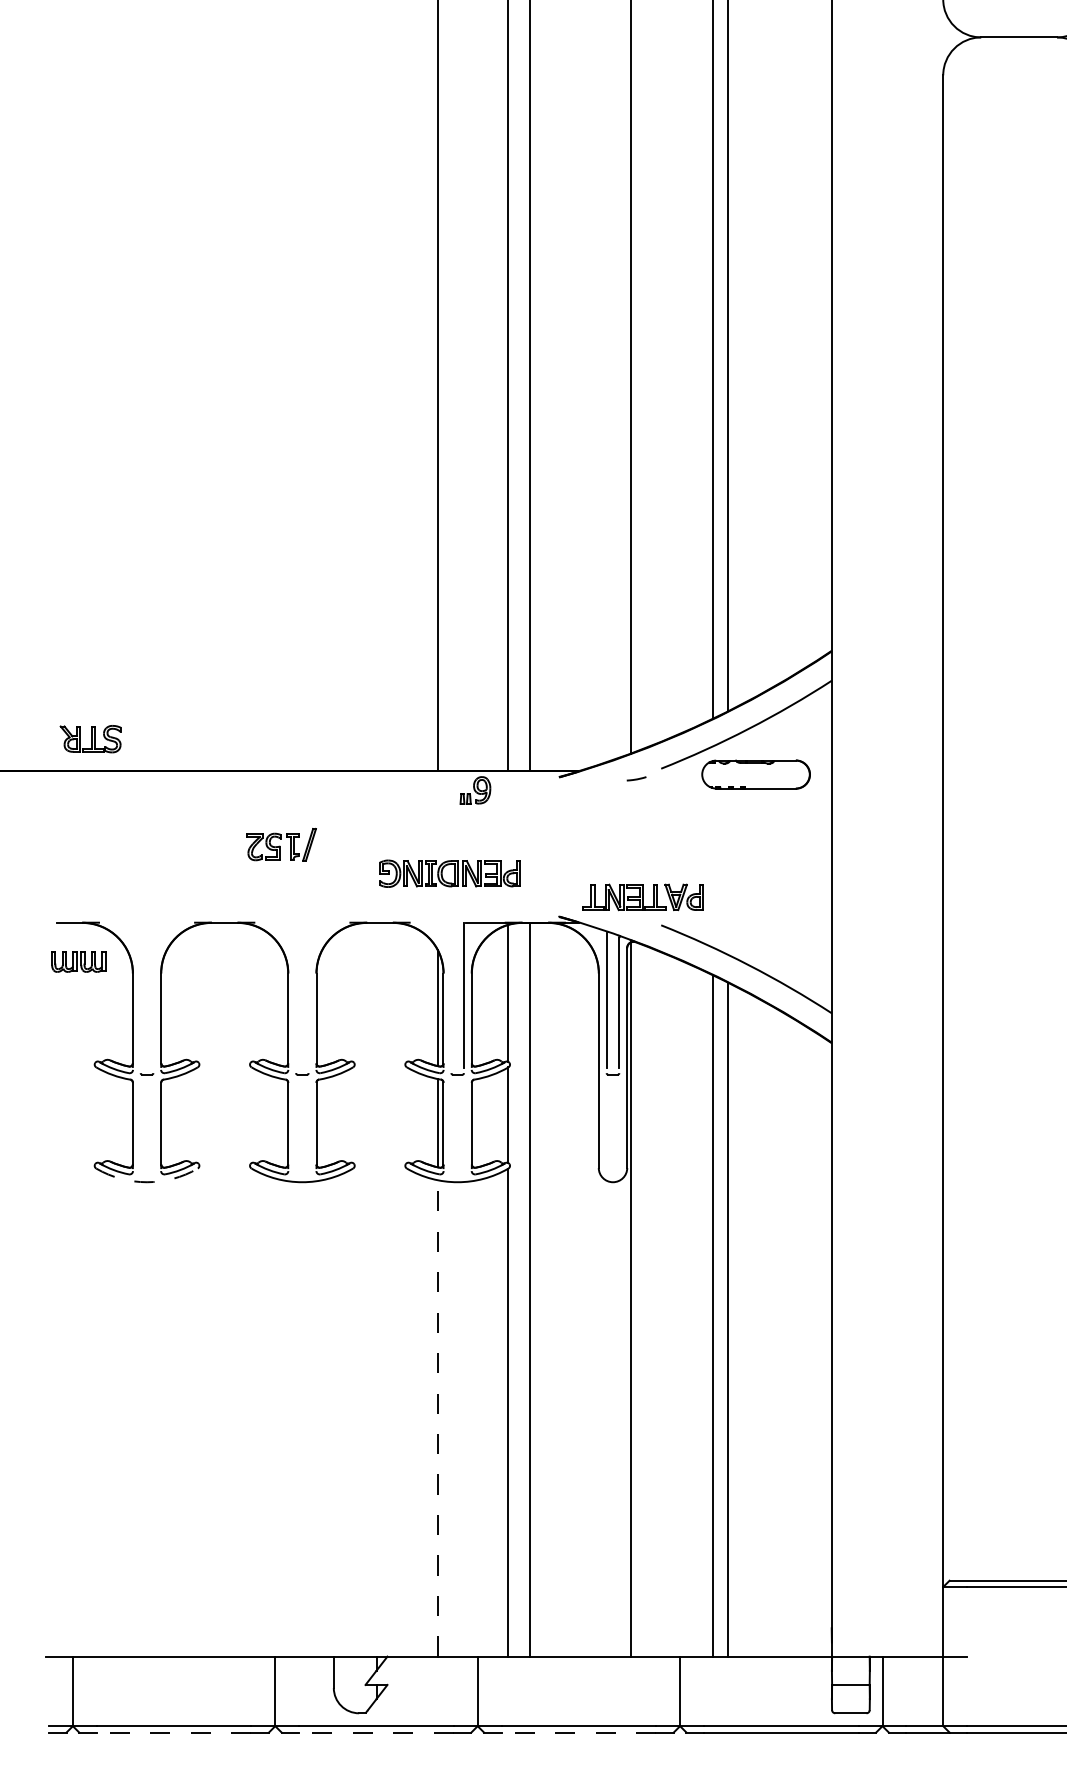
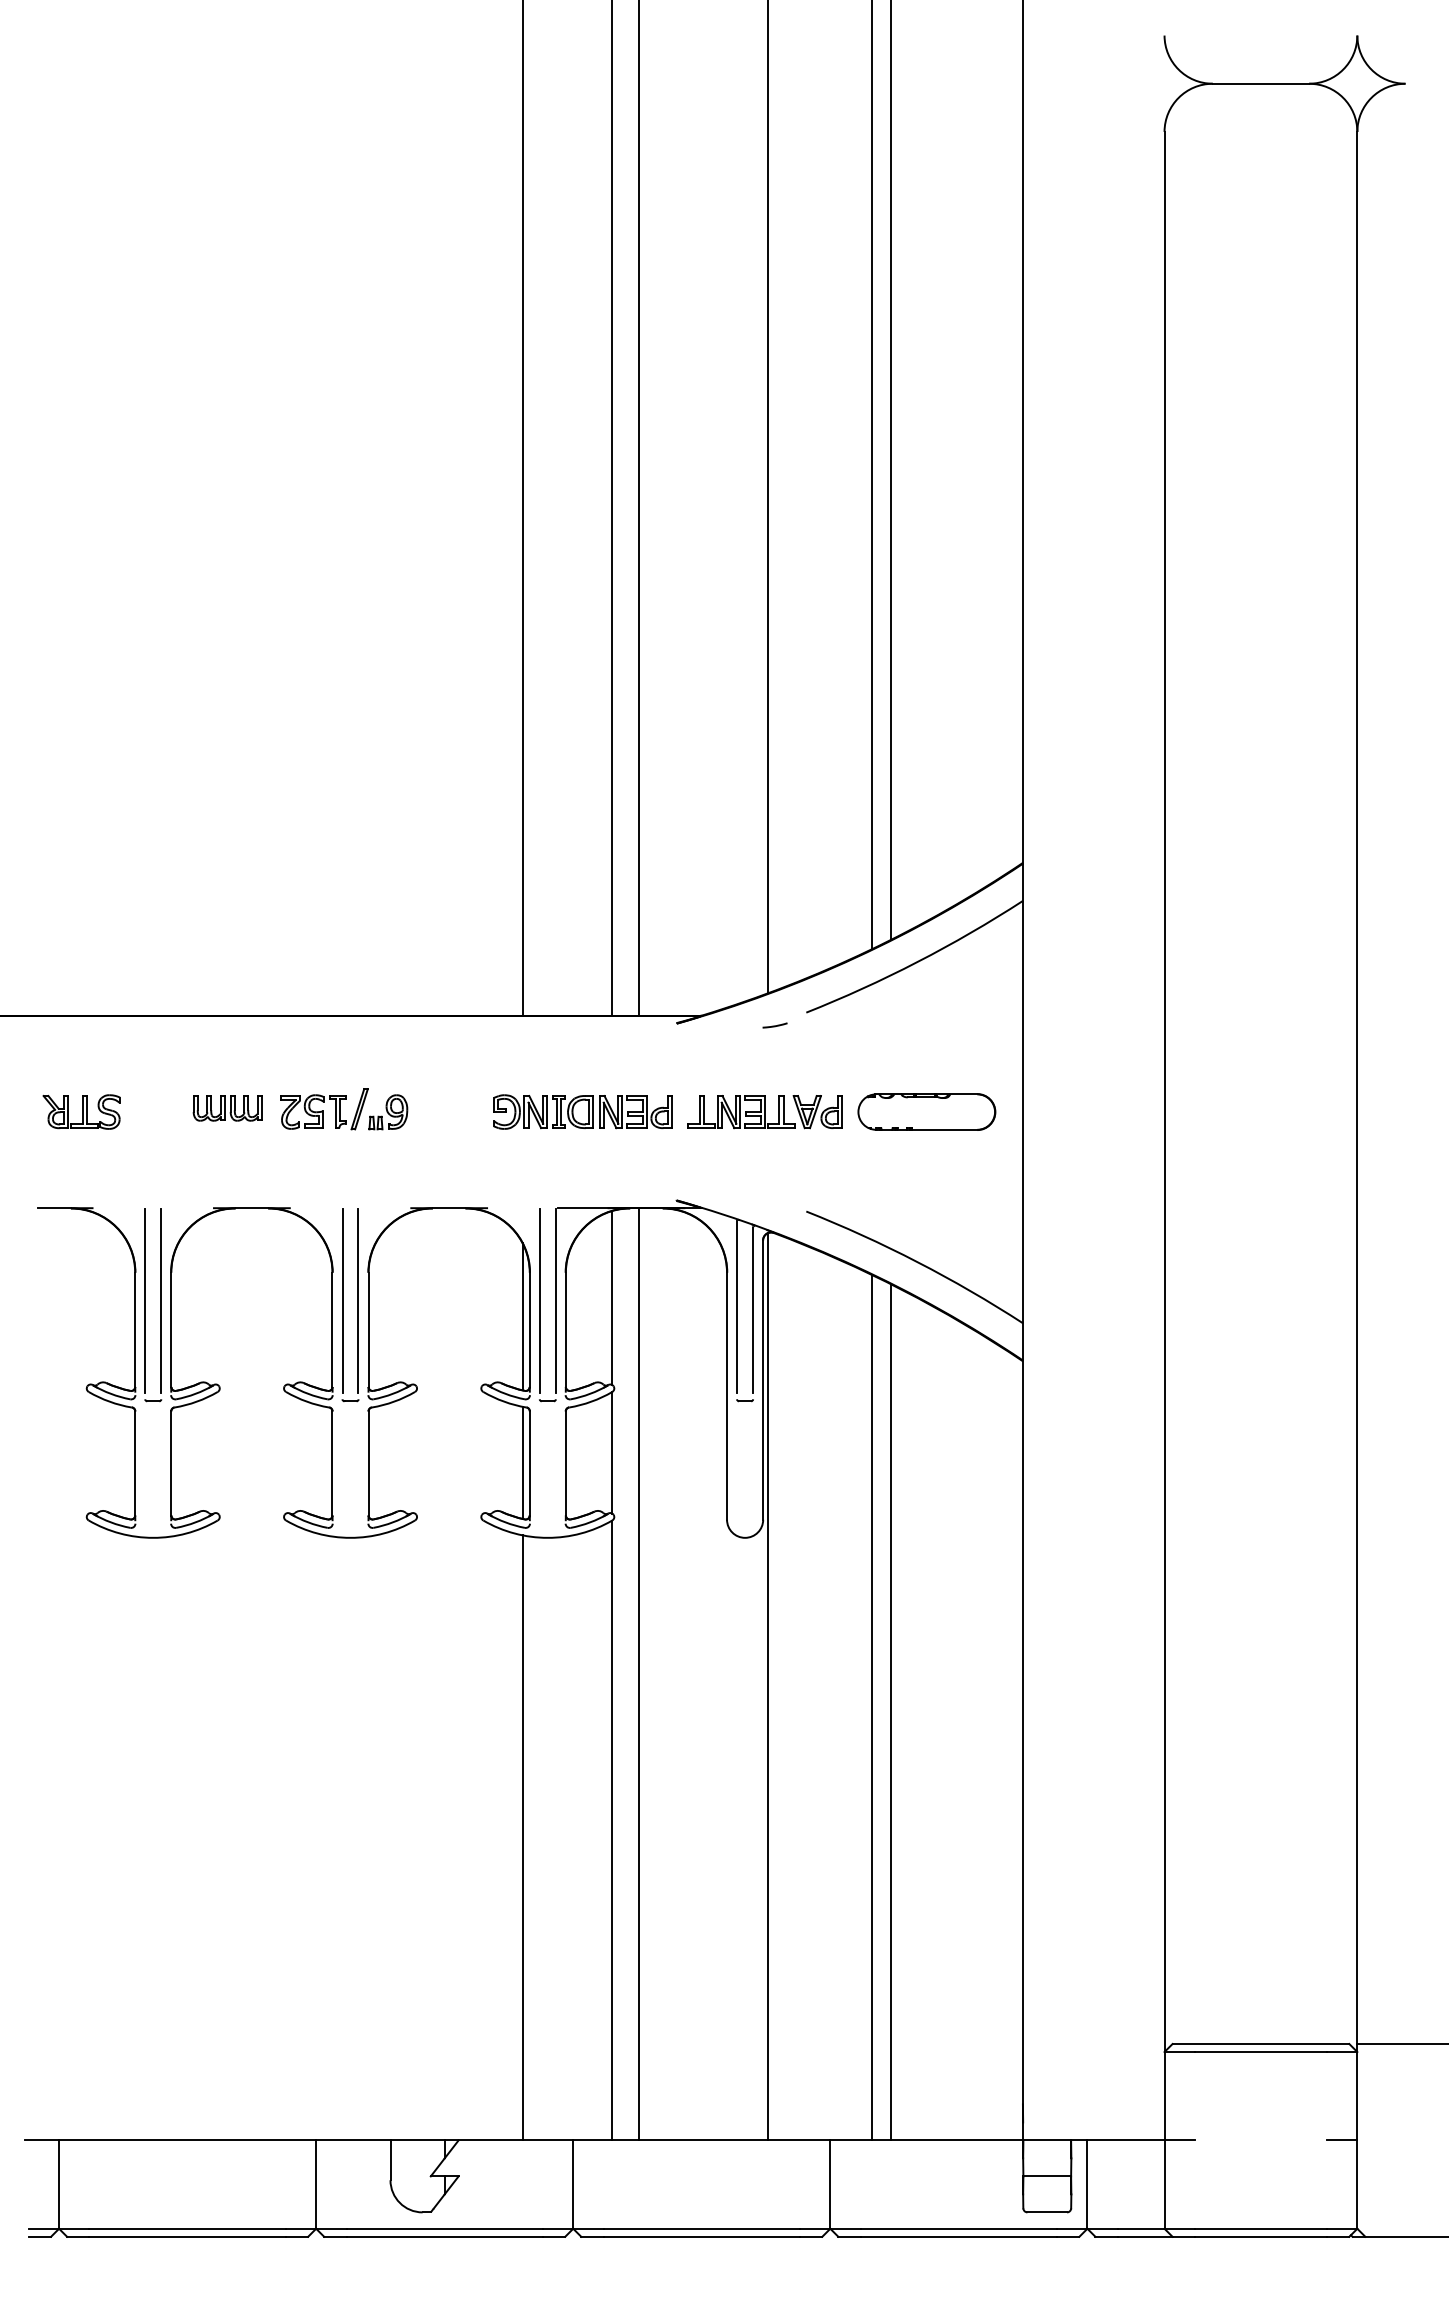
part: (90, 738) -> (81, 1111), moved
part: (755, 774) -> (926, 1111), moved
part: (475, 790) -> (388, 1112), moved
part: (449, 873) -> (582, 1111), moved
part: (642, 897) -> (764, 1112), moved
part: (78, 962) -> (227, 1108), moved
line: (140, 996) -> (145, 1301), added
line: (153, 996) -> (161, 1301), added
line: (296, 996) -> (342, 1301), added
line: (308, 996) -> (358, 1301), added
line: (451, 996) -> (539, 1301), added
arc: (147, 1181) -> (153, 1537), dashed -> solid
line: (437, 1418) -> (522, 1837), dashed -> solid
line: (174, 1732) -> (187, 2236), dashed -> solid
line: (376, 1732) -> (444, 2236), dashed -> solid
line: (578, 1732) -> (701, 2236), dashed -> solid

